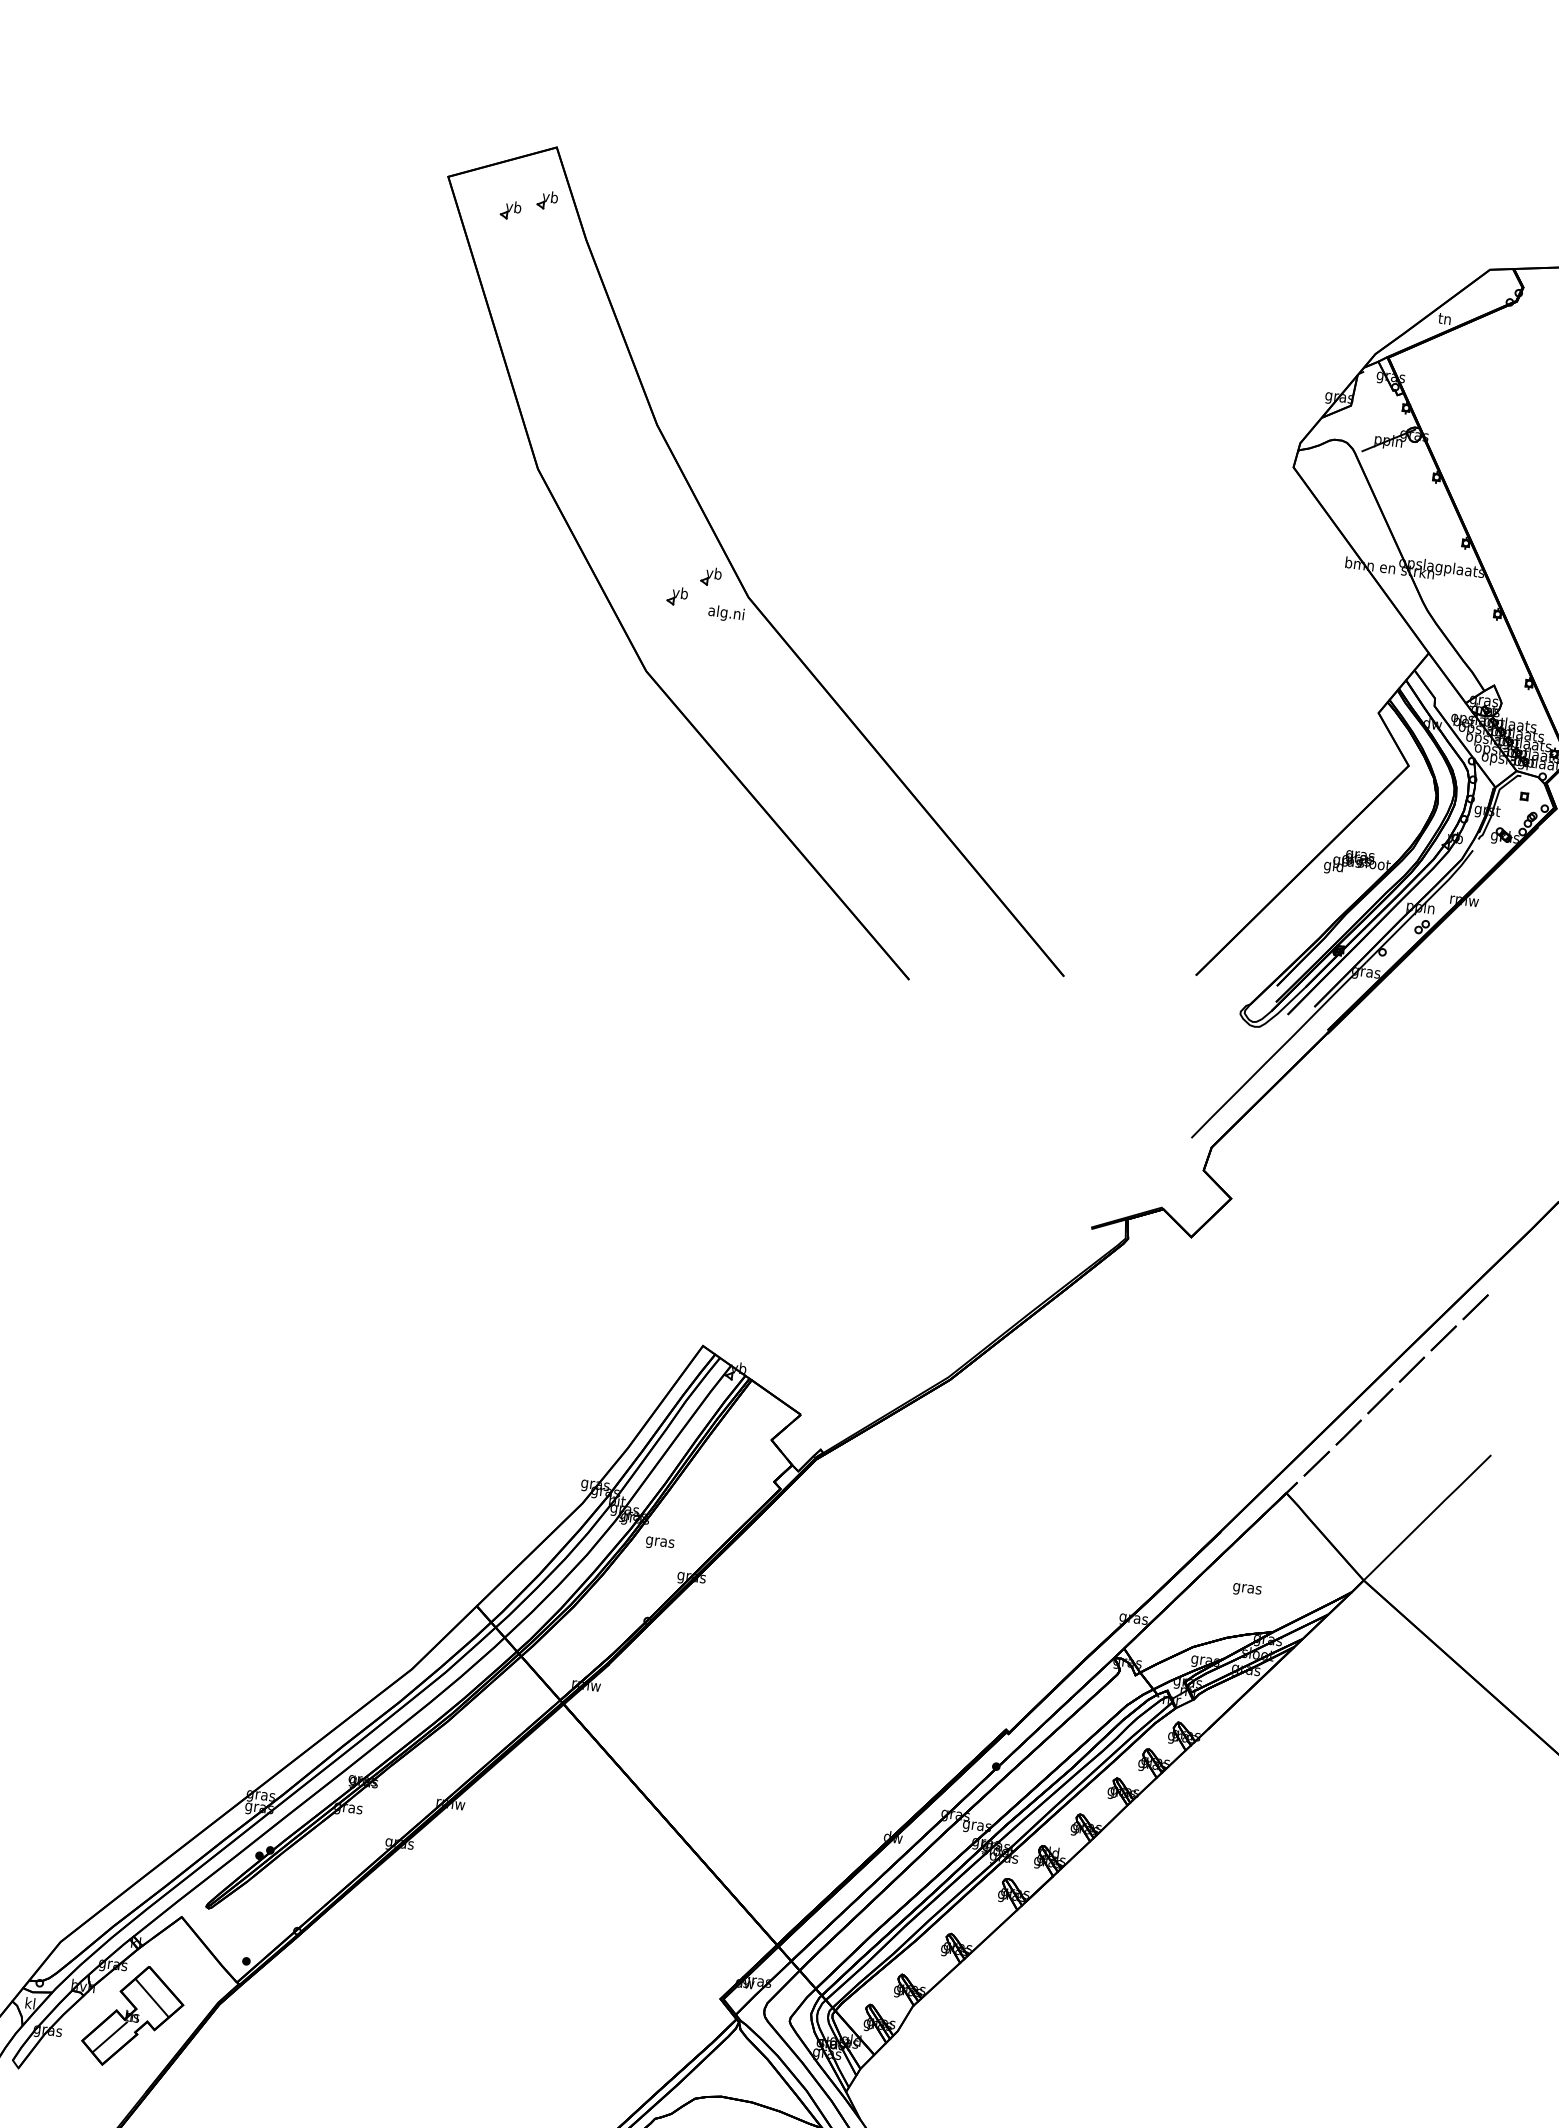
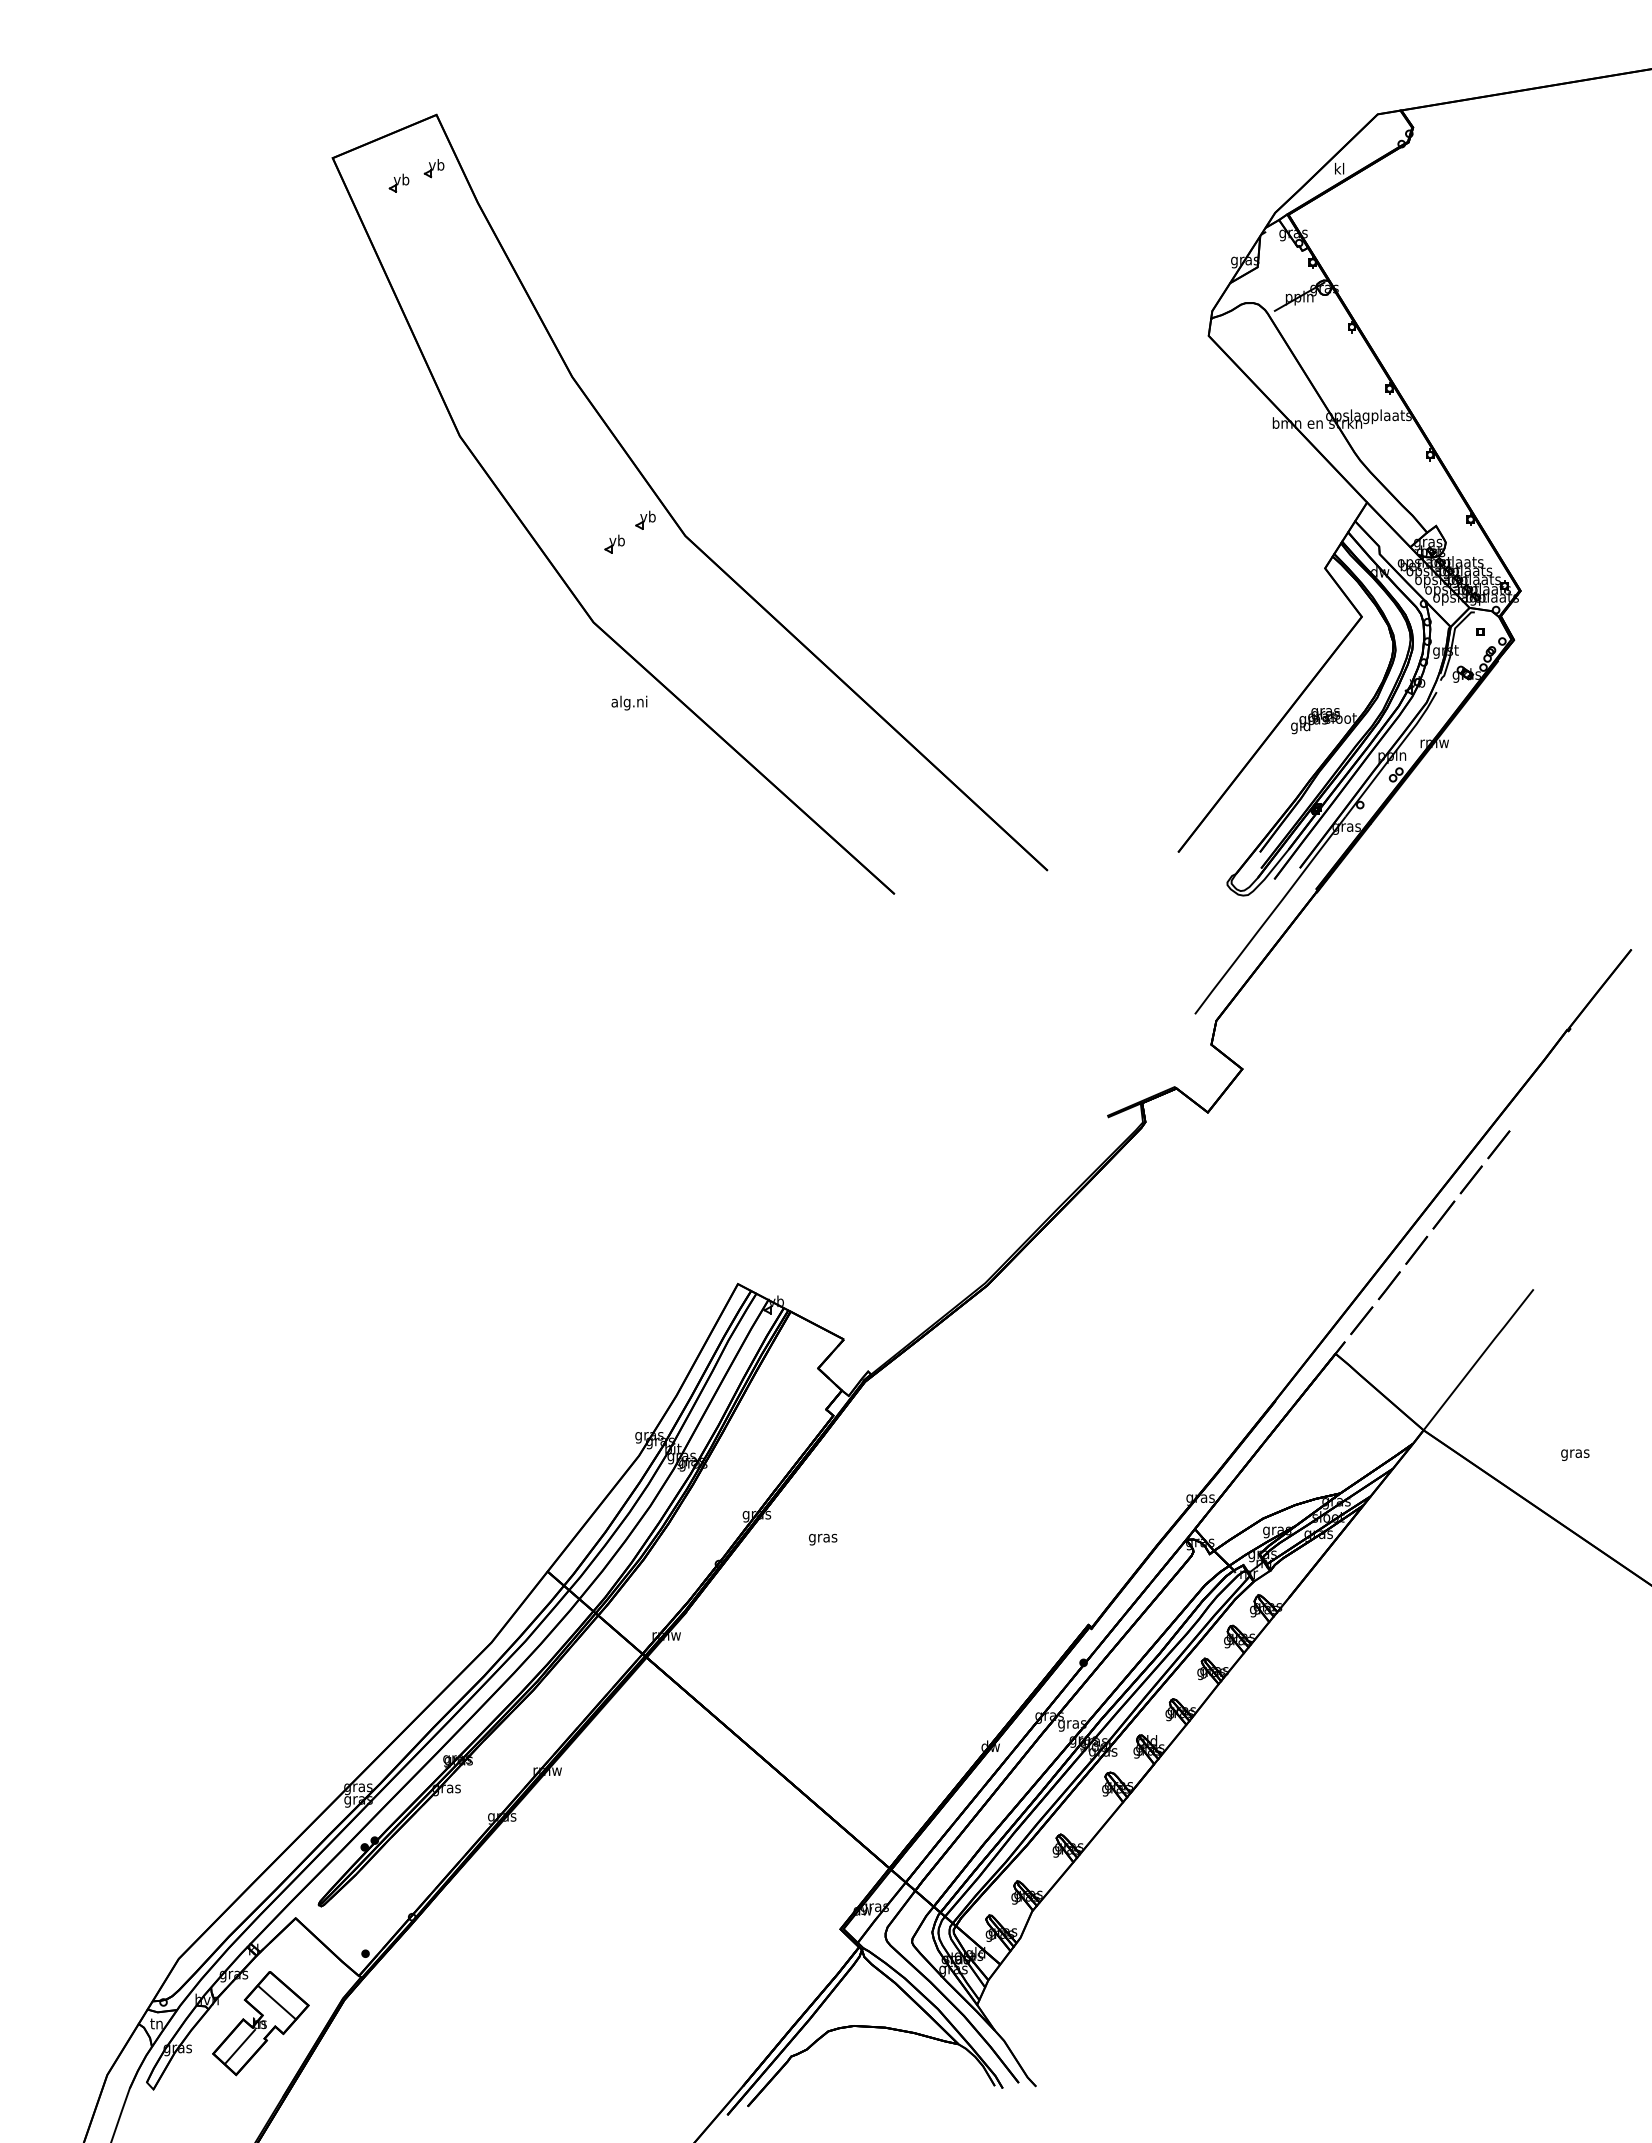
text: (1444, 318) -> (1338, 168), tn -> kl
text: (726, 613) -> (629, 702), moved
text: (660, 1543) -> (823, 1539), moved
text: (1247, 1589) -> (1575, 1454), moved
text: (30, 2003) -> (156, 2023), kl -> tn

